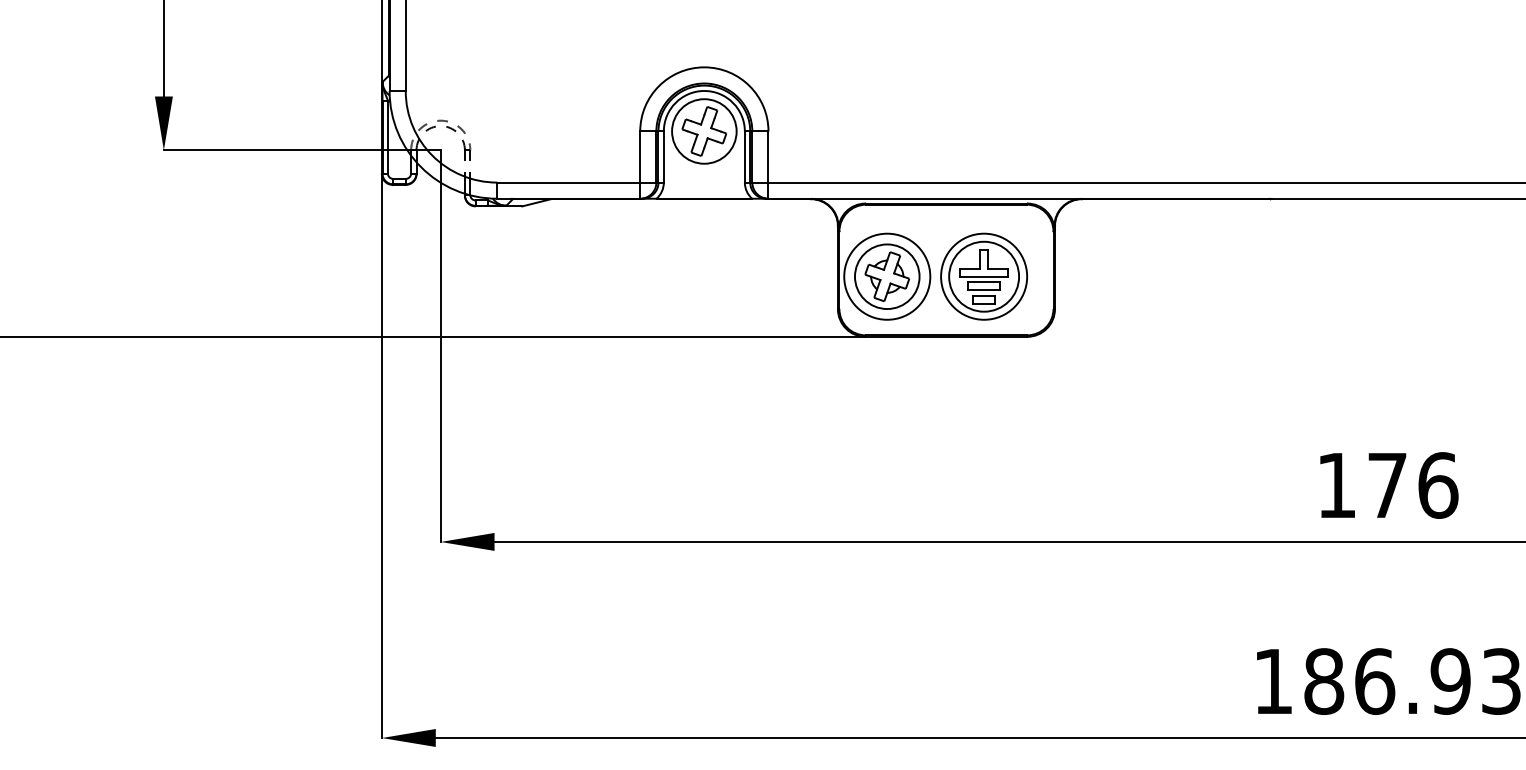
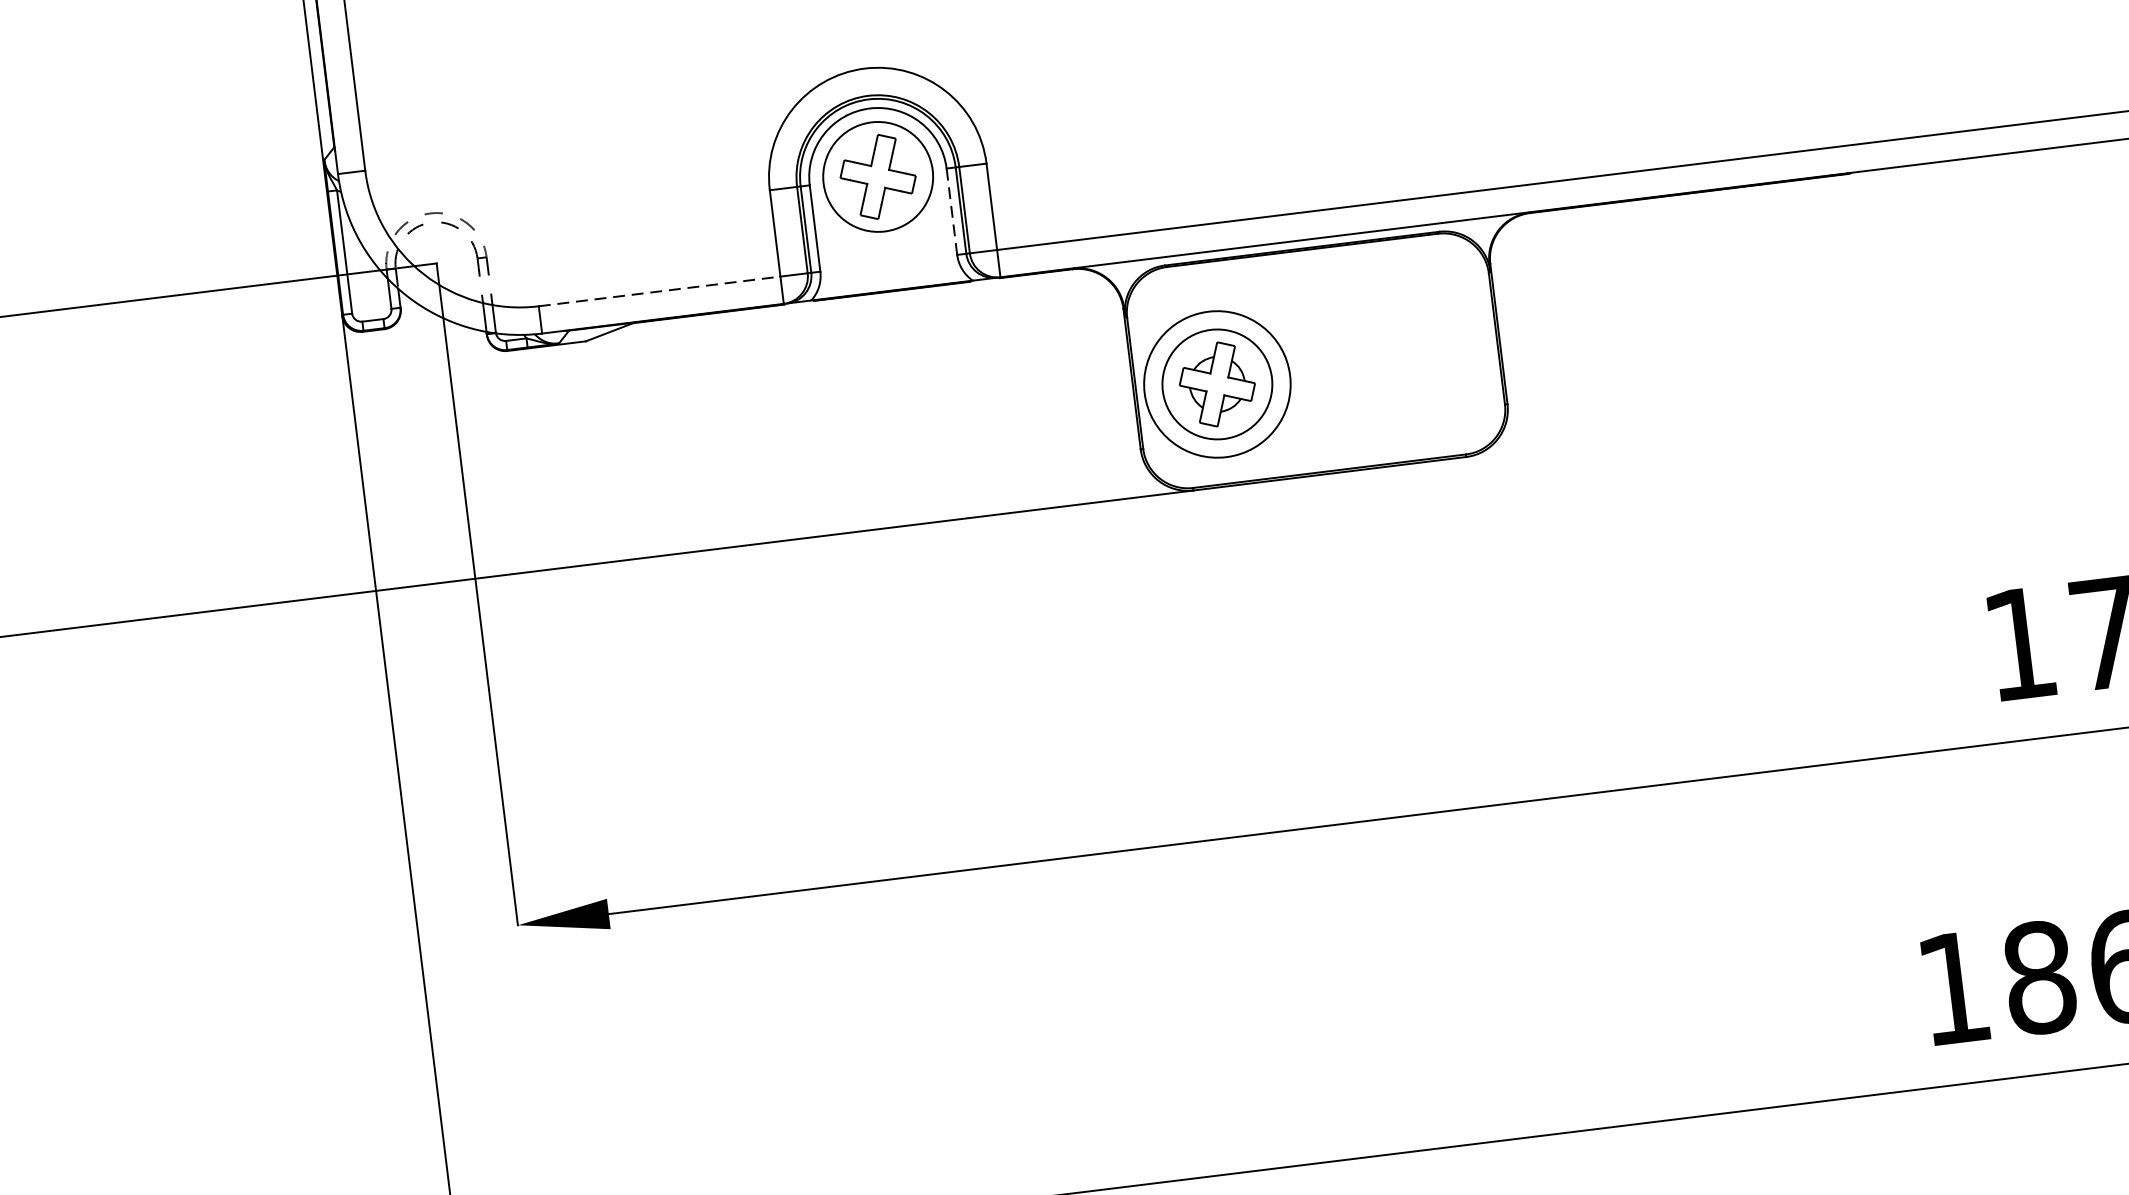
line: (744, 157) -> (951, 212), solid -> dashed
line: (568, 182) -> (659, 291), solid -> dashed
part: (984, 276) -> (1381, 363), removed

